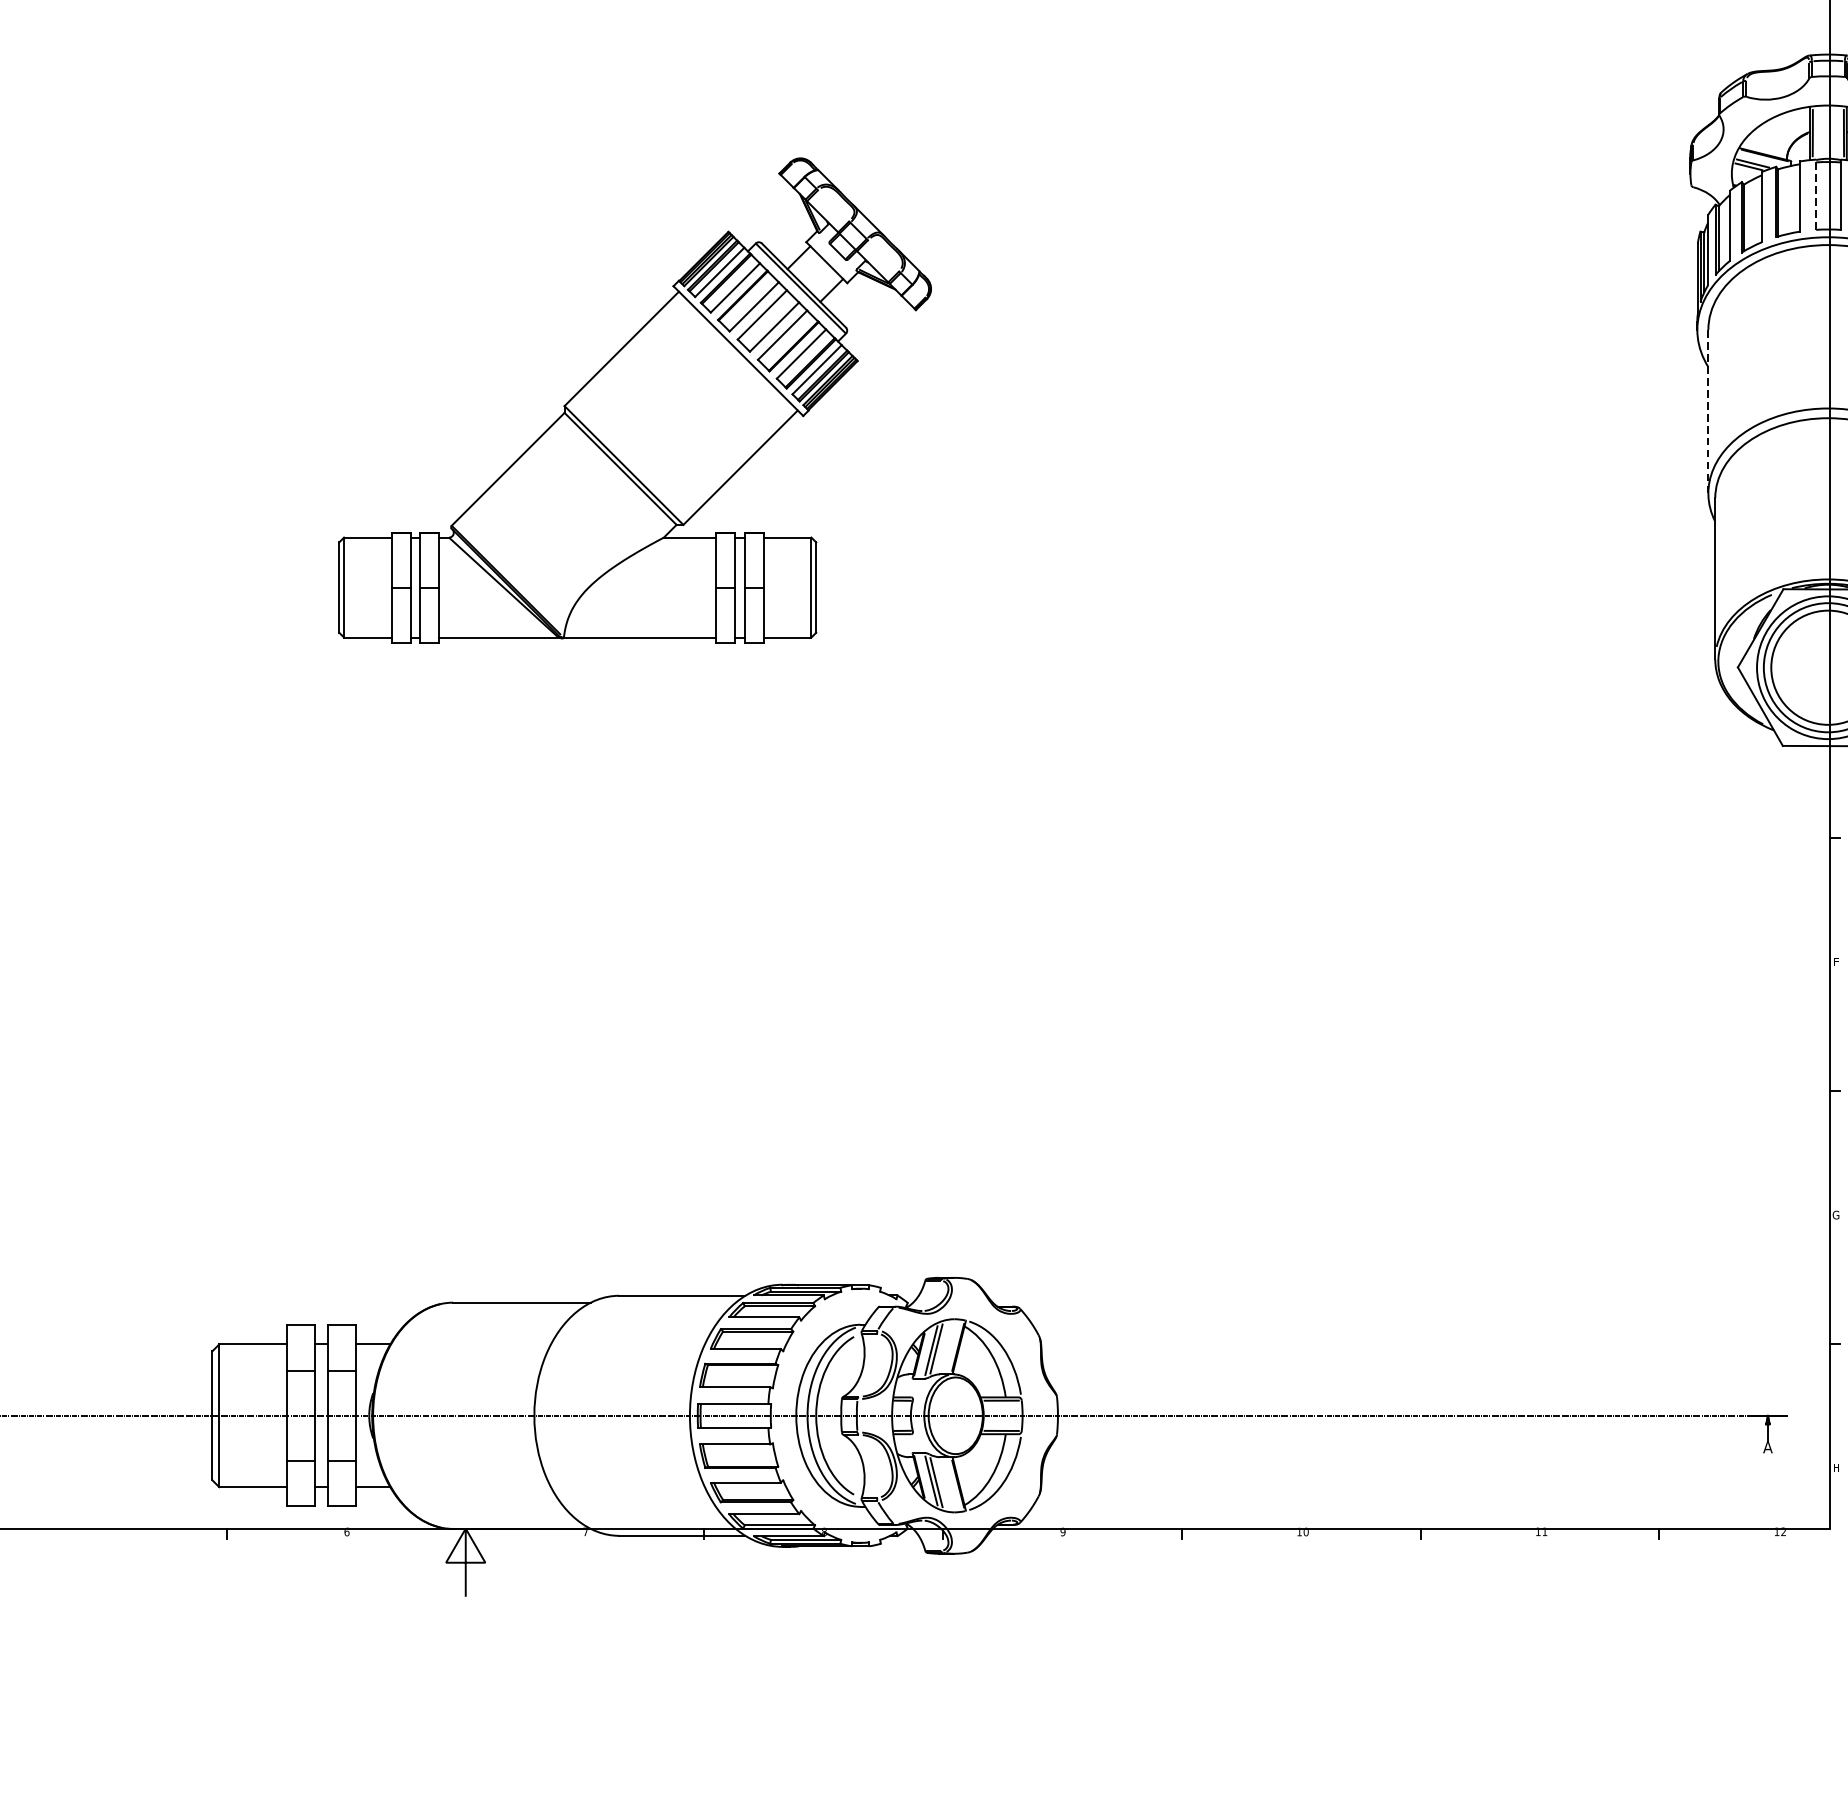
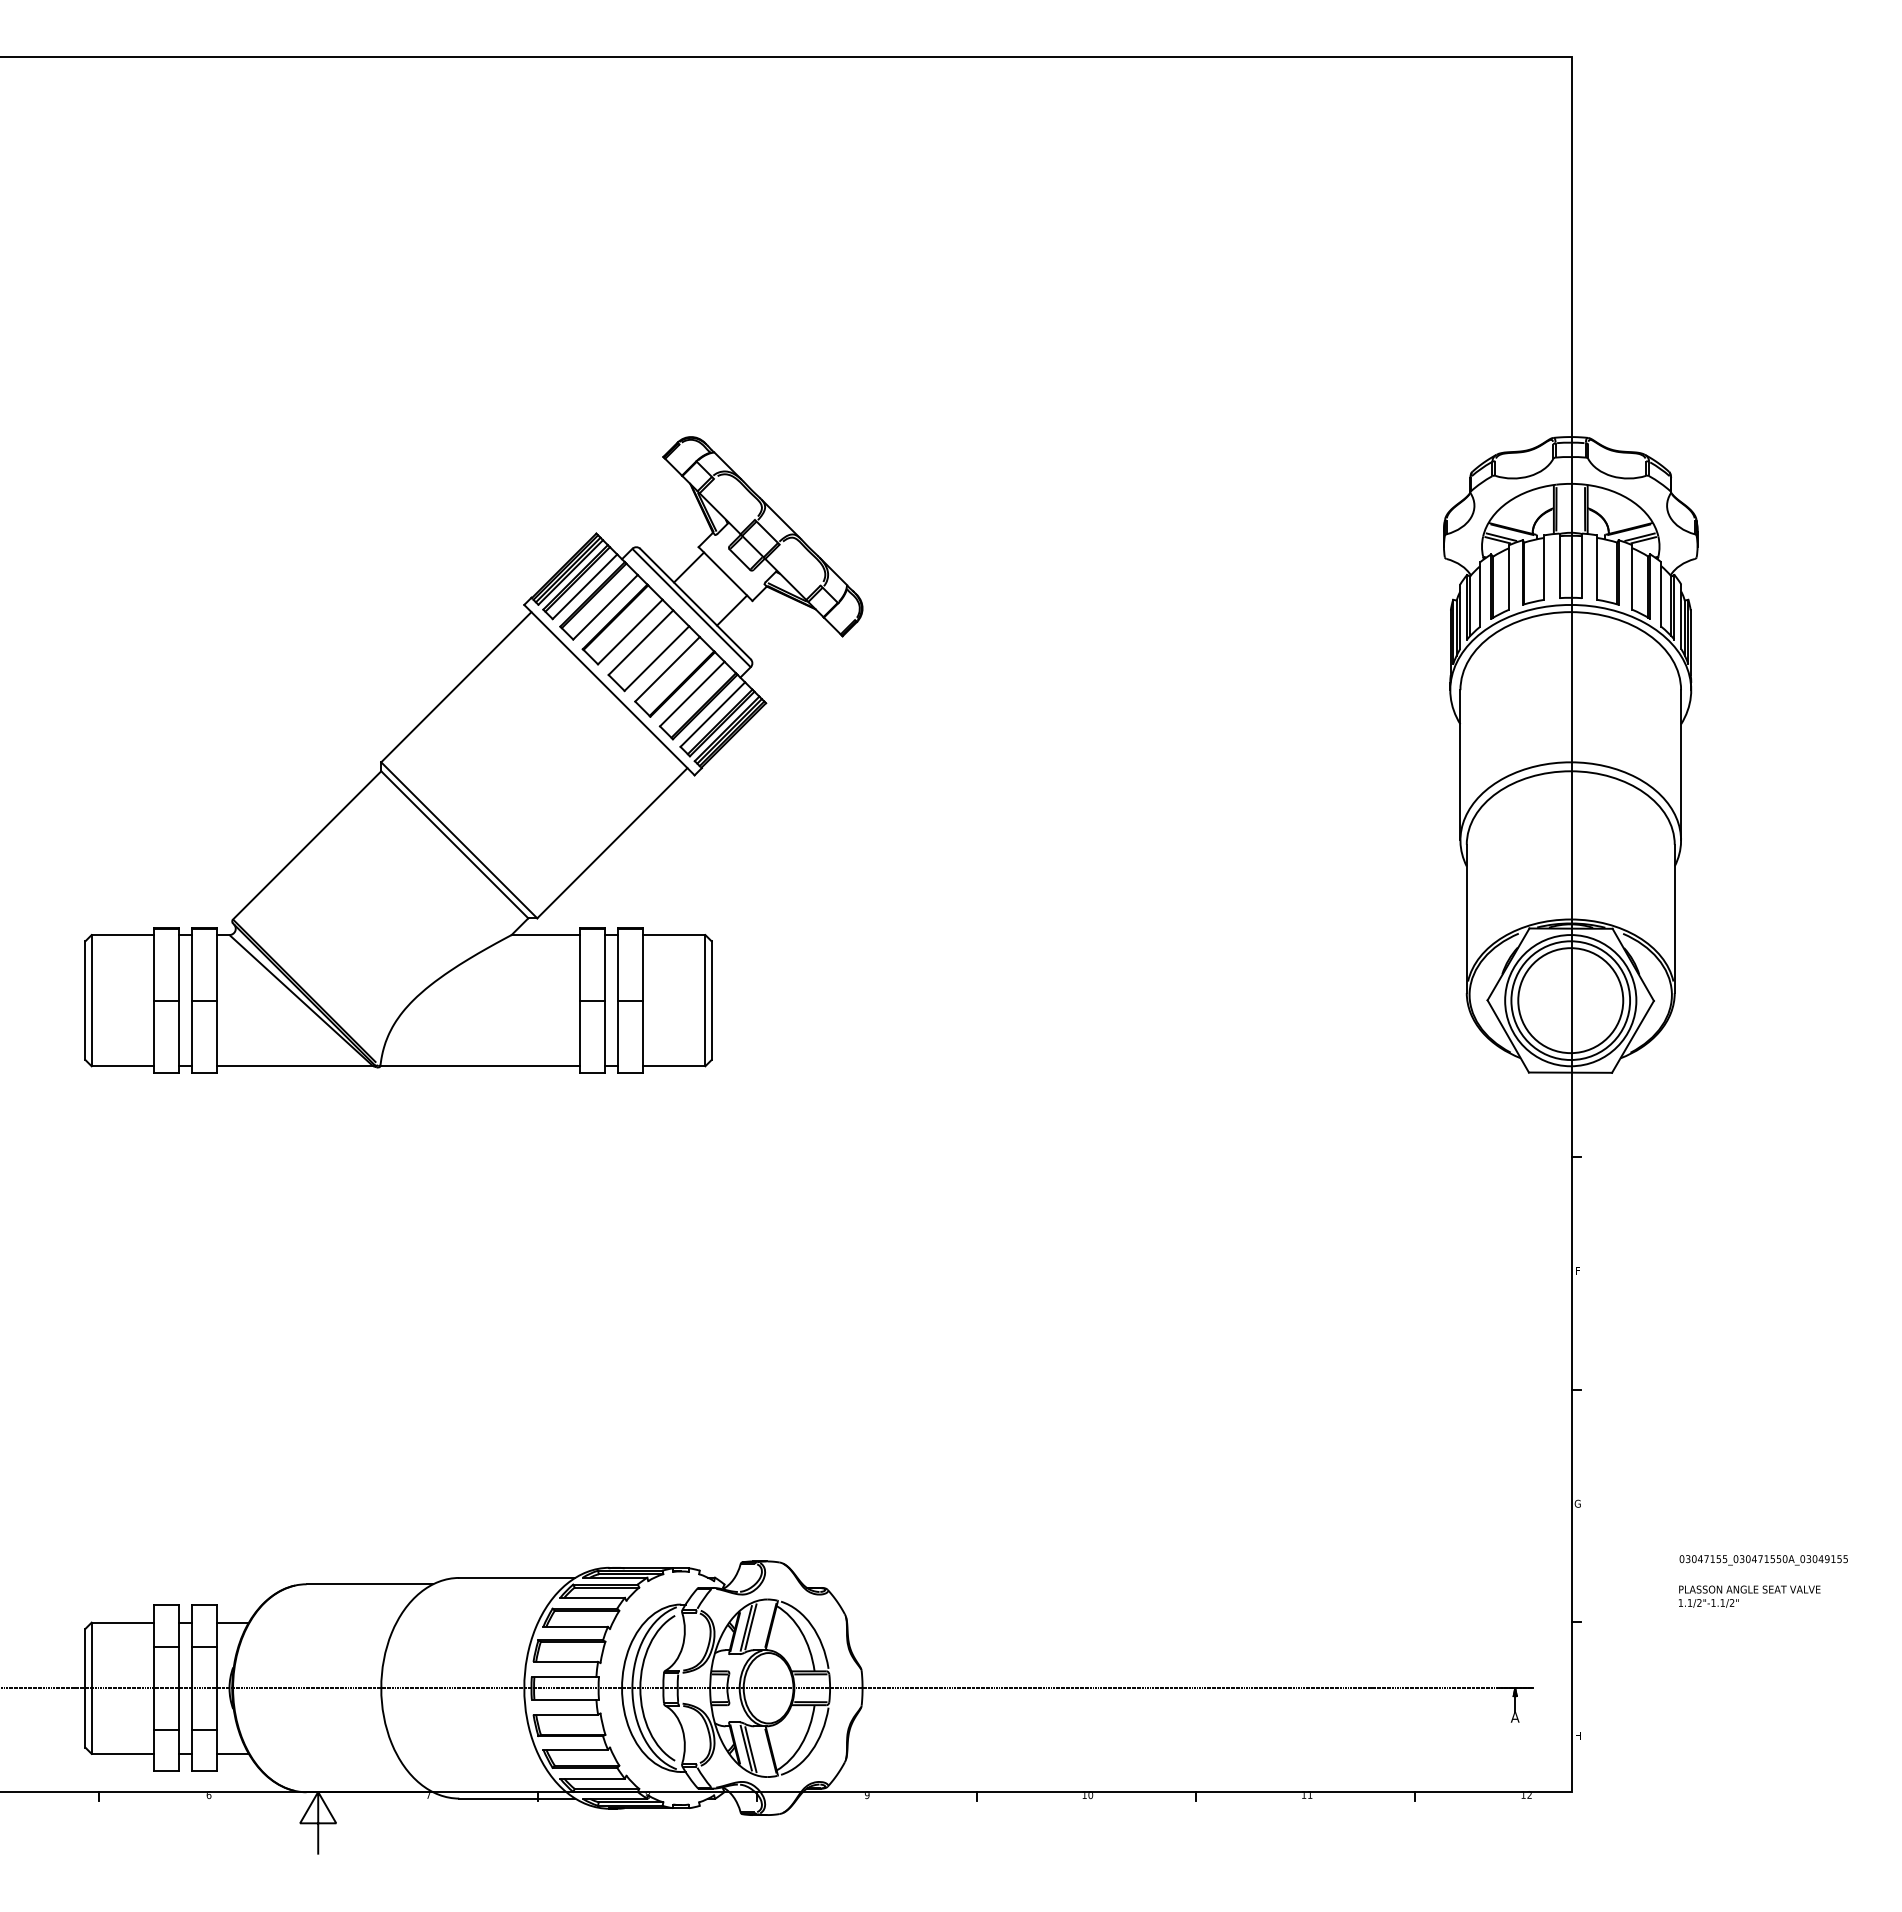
line: (1816, 194) -> (1559, 565), dashed -> solid
part: (634, 399) -> (473, 754), size x1.43
line: (1708, 410) -> (1460, 764), dashed -> solid

